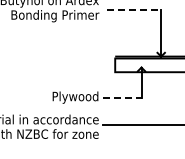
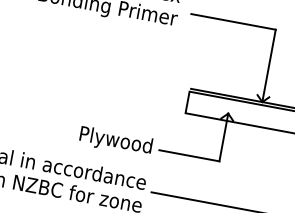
line: (134, 10) -> (233, 21), dashed -> solid
line: (122, 97) -> (189, 155), dashed -> solid

